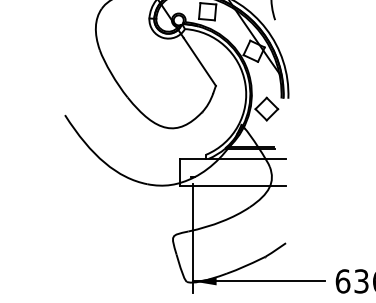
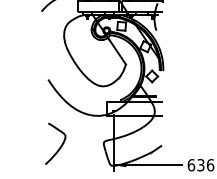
part: (79, 239) -> (55, 143), added

